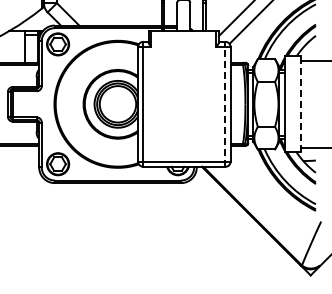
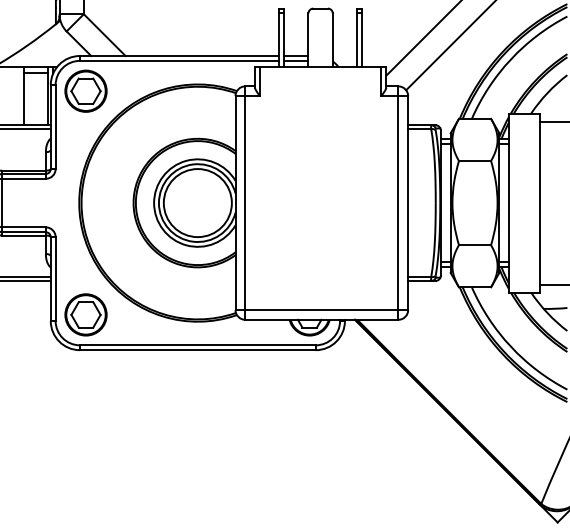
line: (225, 104) -> (398, 203), dashed -> solid
line: (301, 104) -> (540, 203), dashed -> solid

